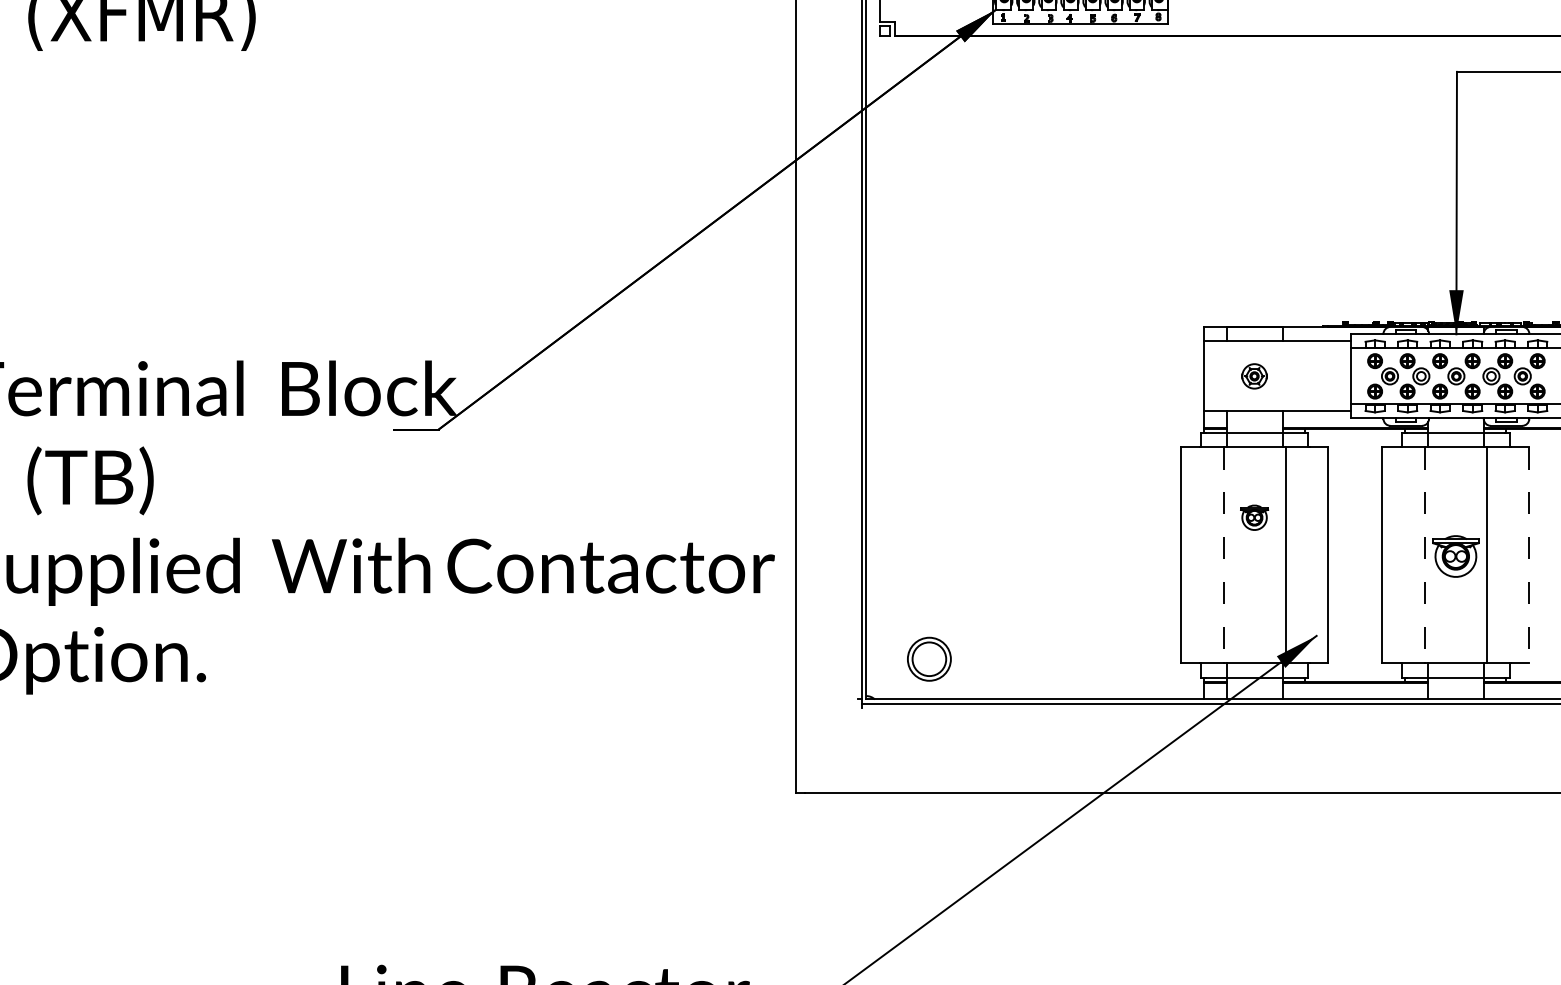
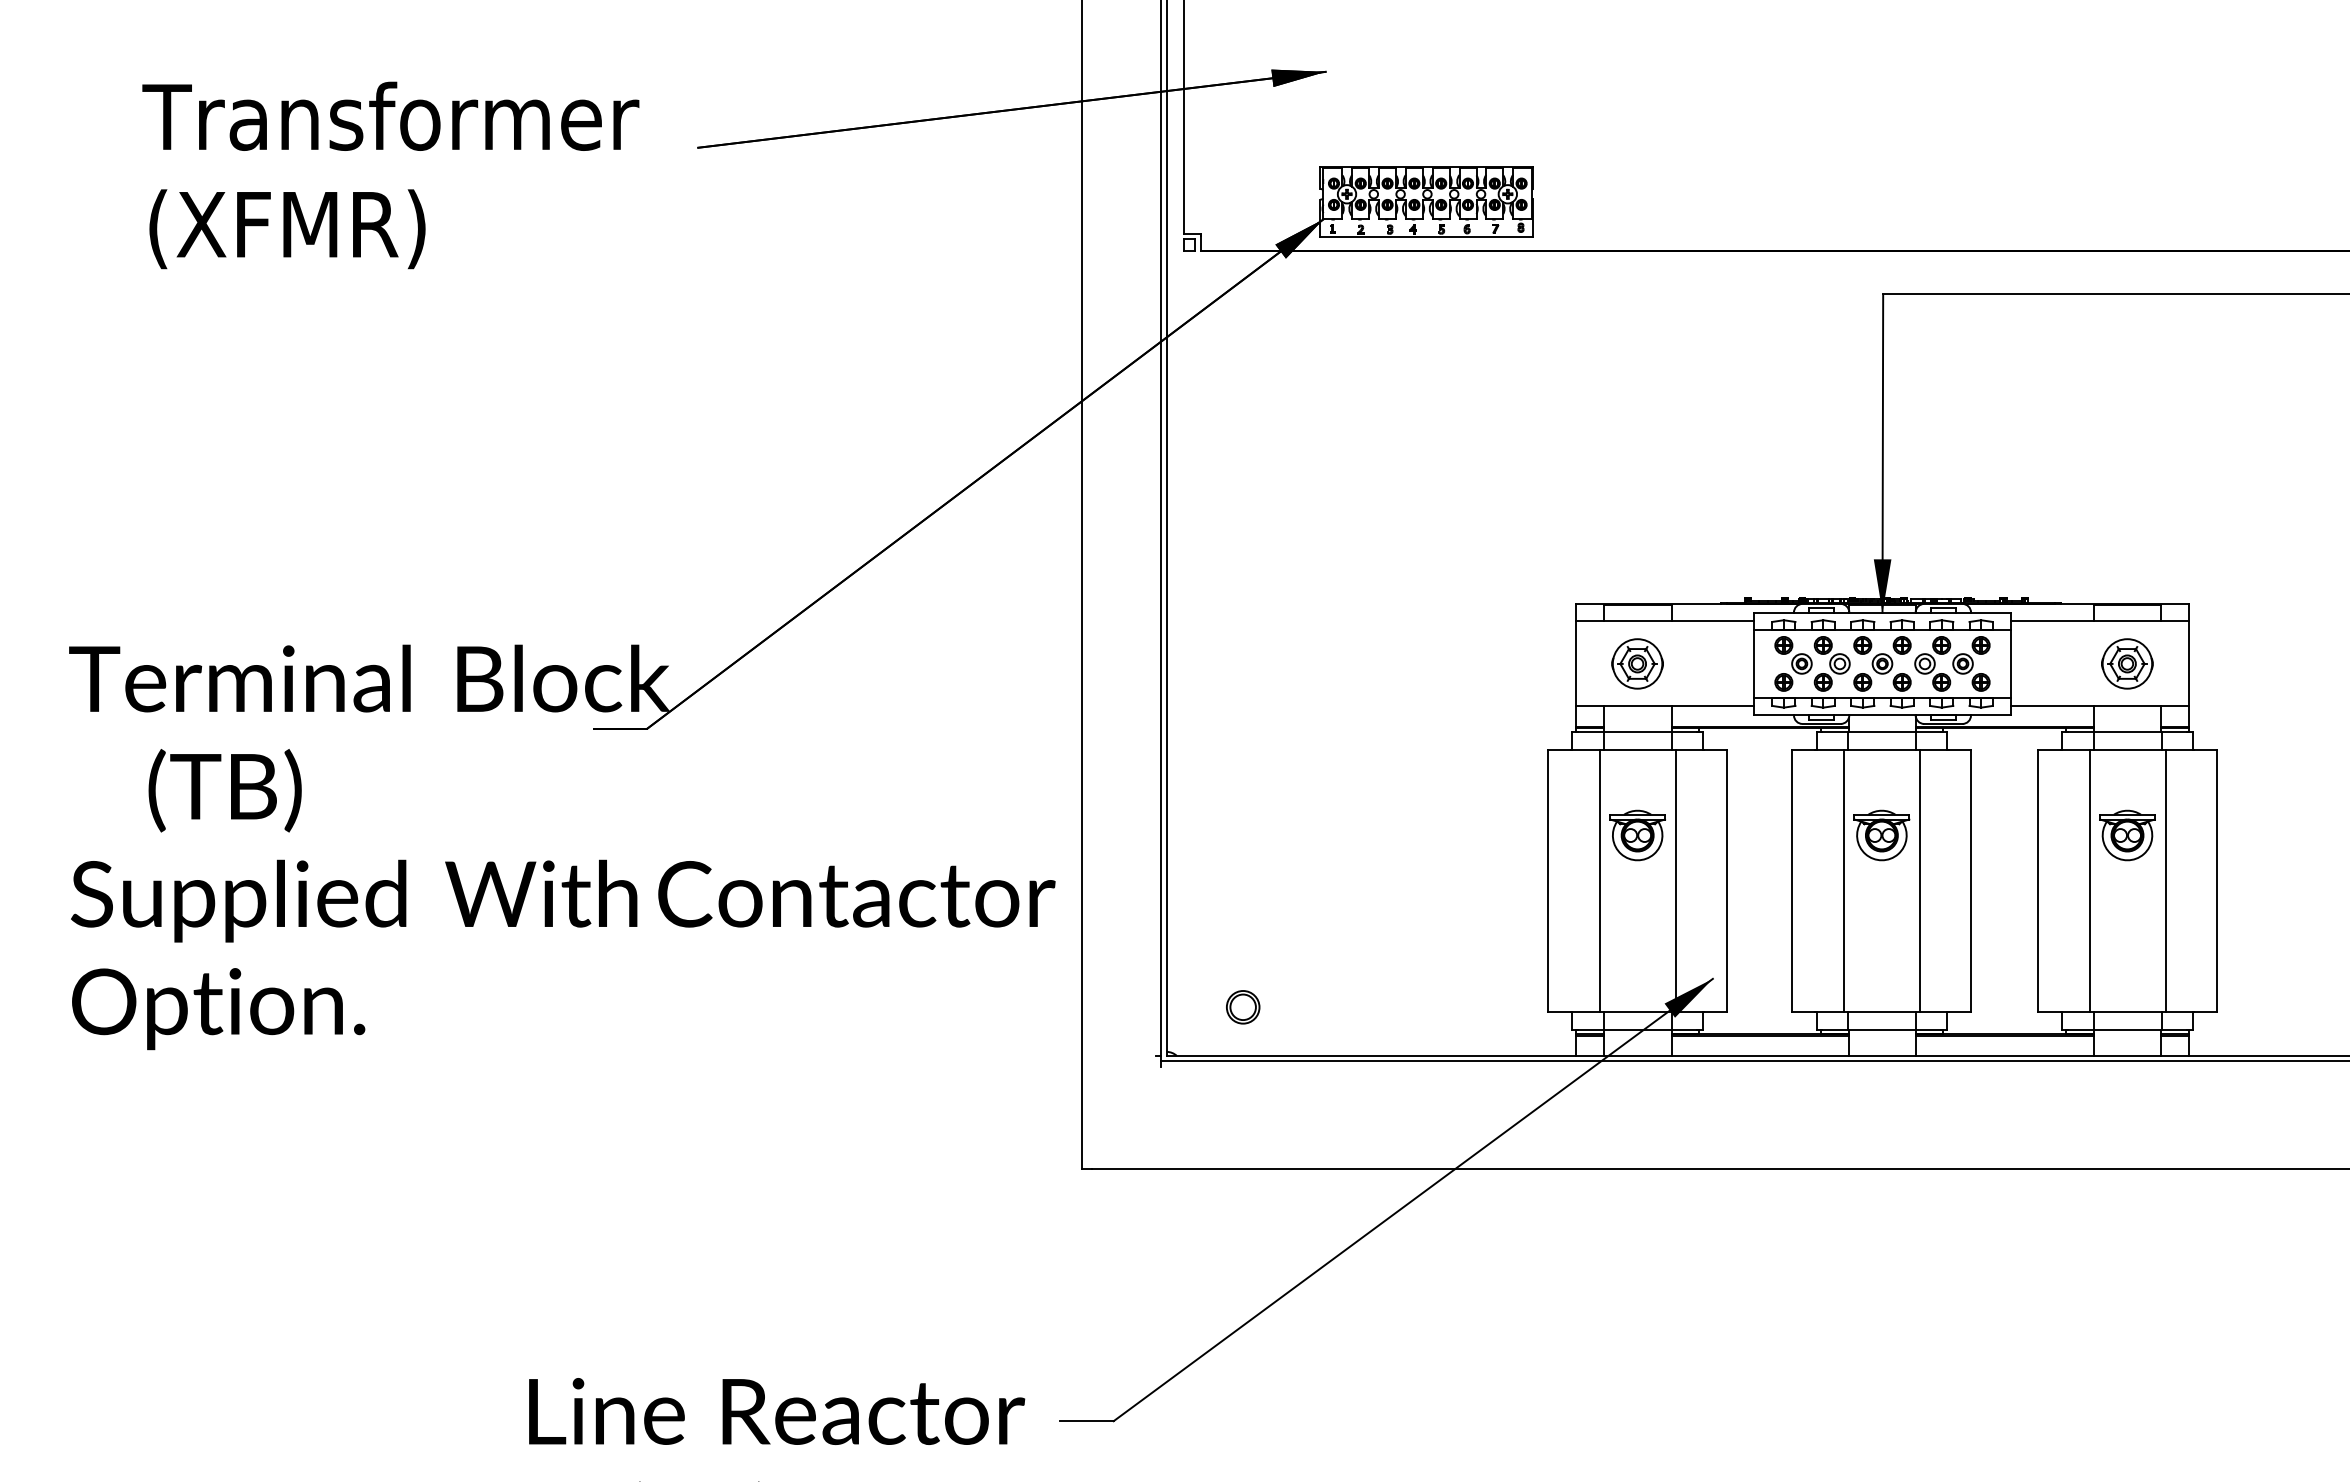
part: (1254, 376) -> (1637, 663), size x1.67
part: (1254, 517) -> (1637, 835), size x1.67
line: (1224, 554) -> (1600, 880), dashed -> solid
line: (1425, 554) -> (1844, 880), dashed -> solid
line: (1529, 554) -> (1971, 880), dashed -> solid
part: (1455, 556) -> (1881, 835), moved
part: (929, 659) -> (1243, 1007), size x0.62

